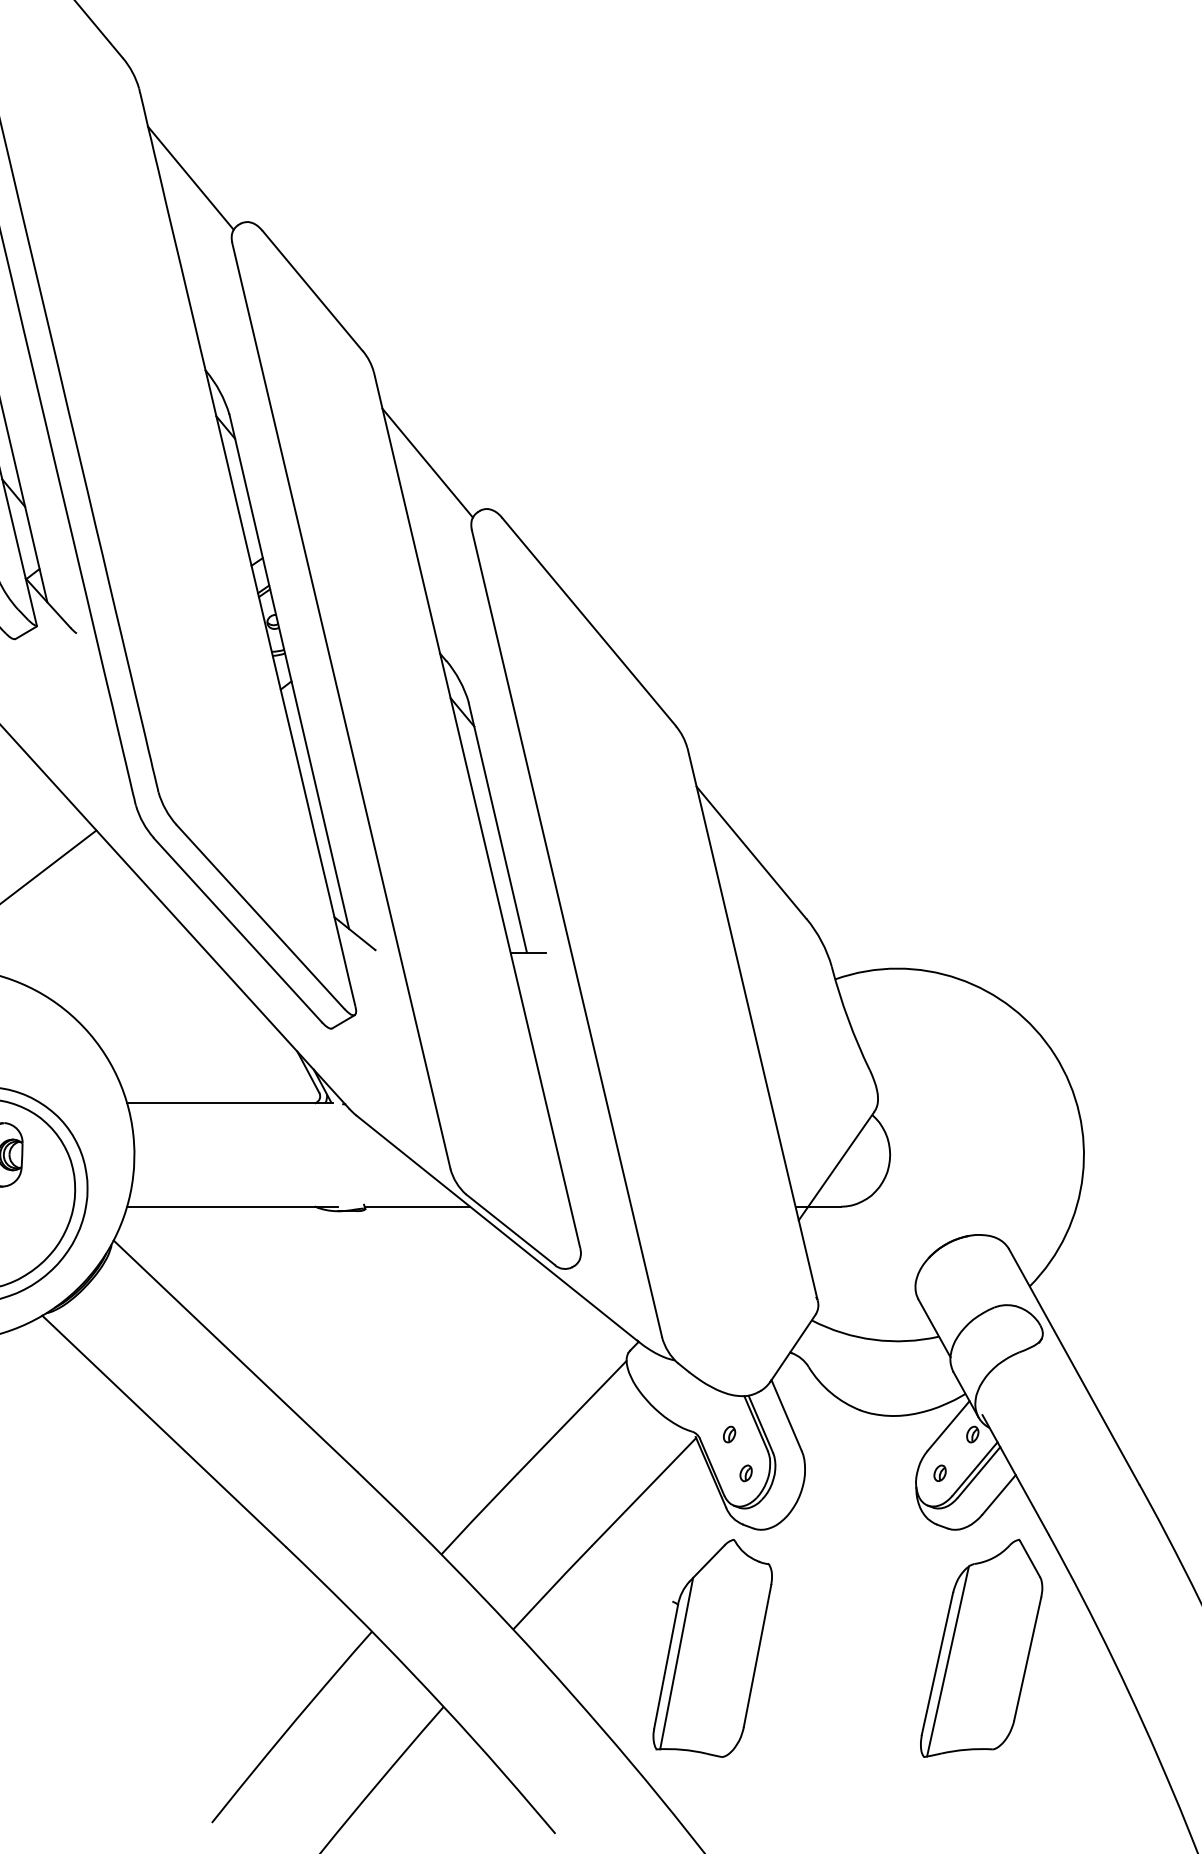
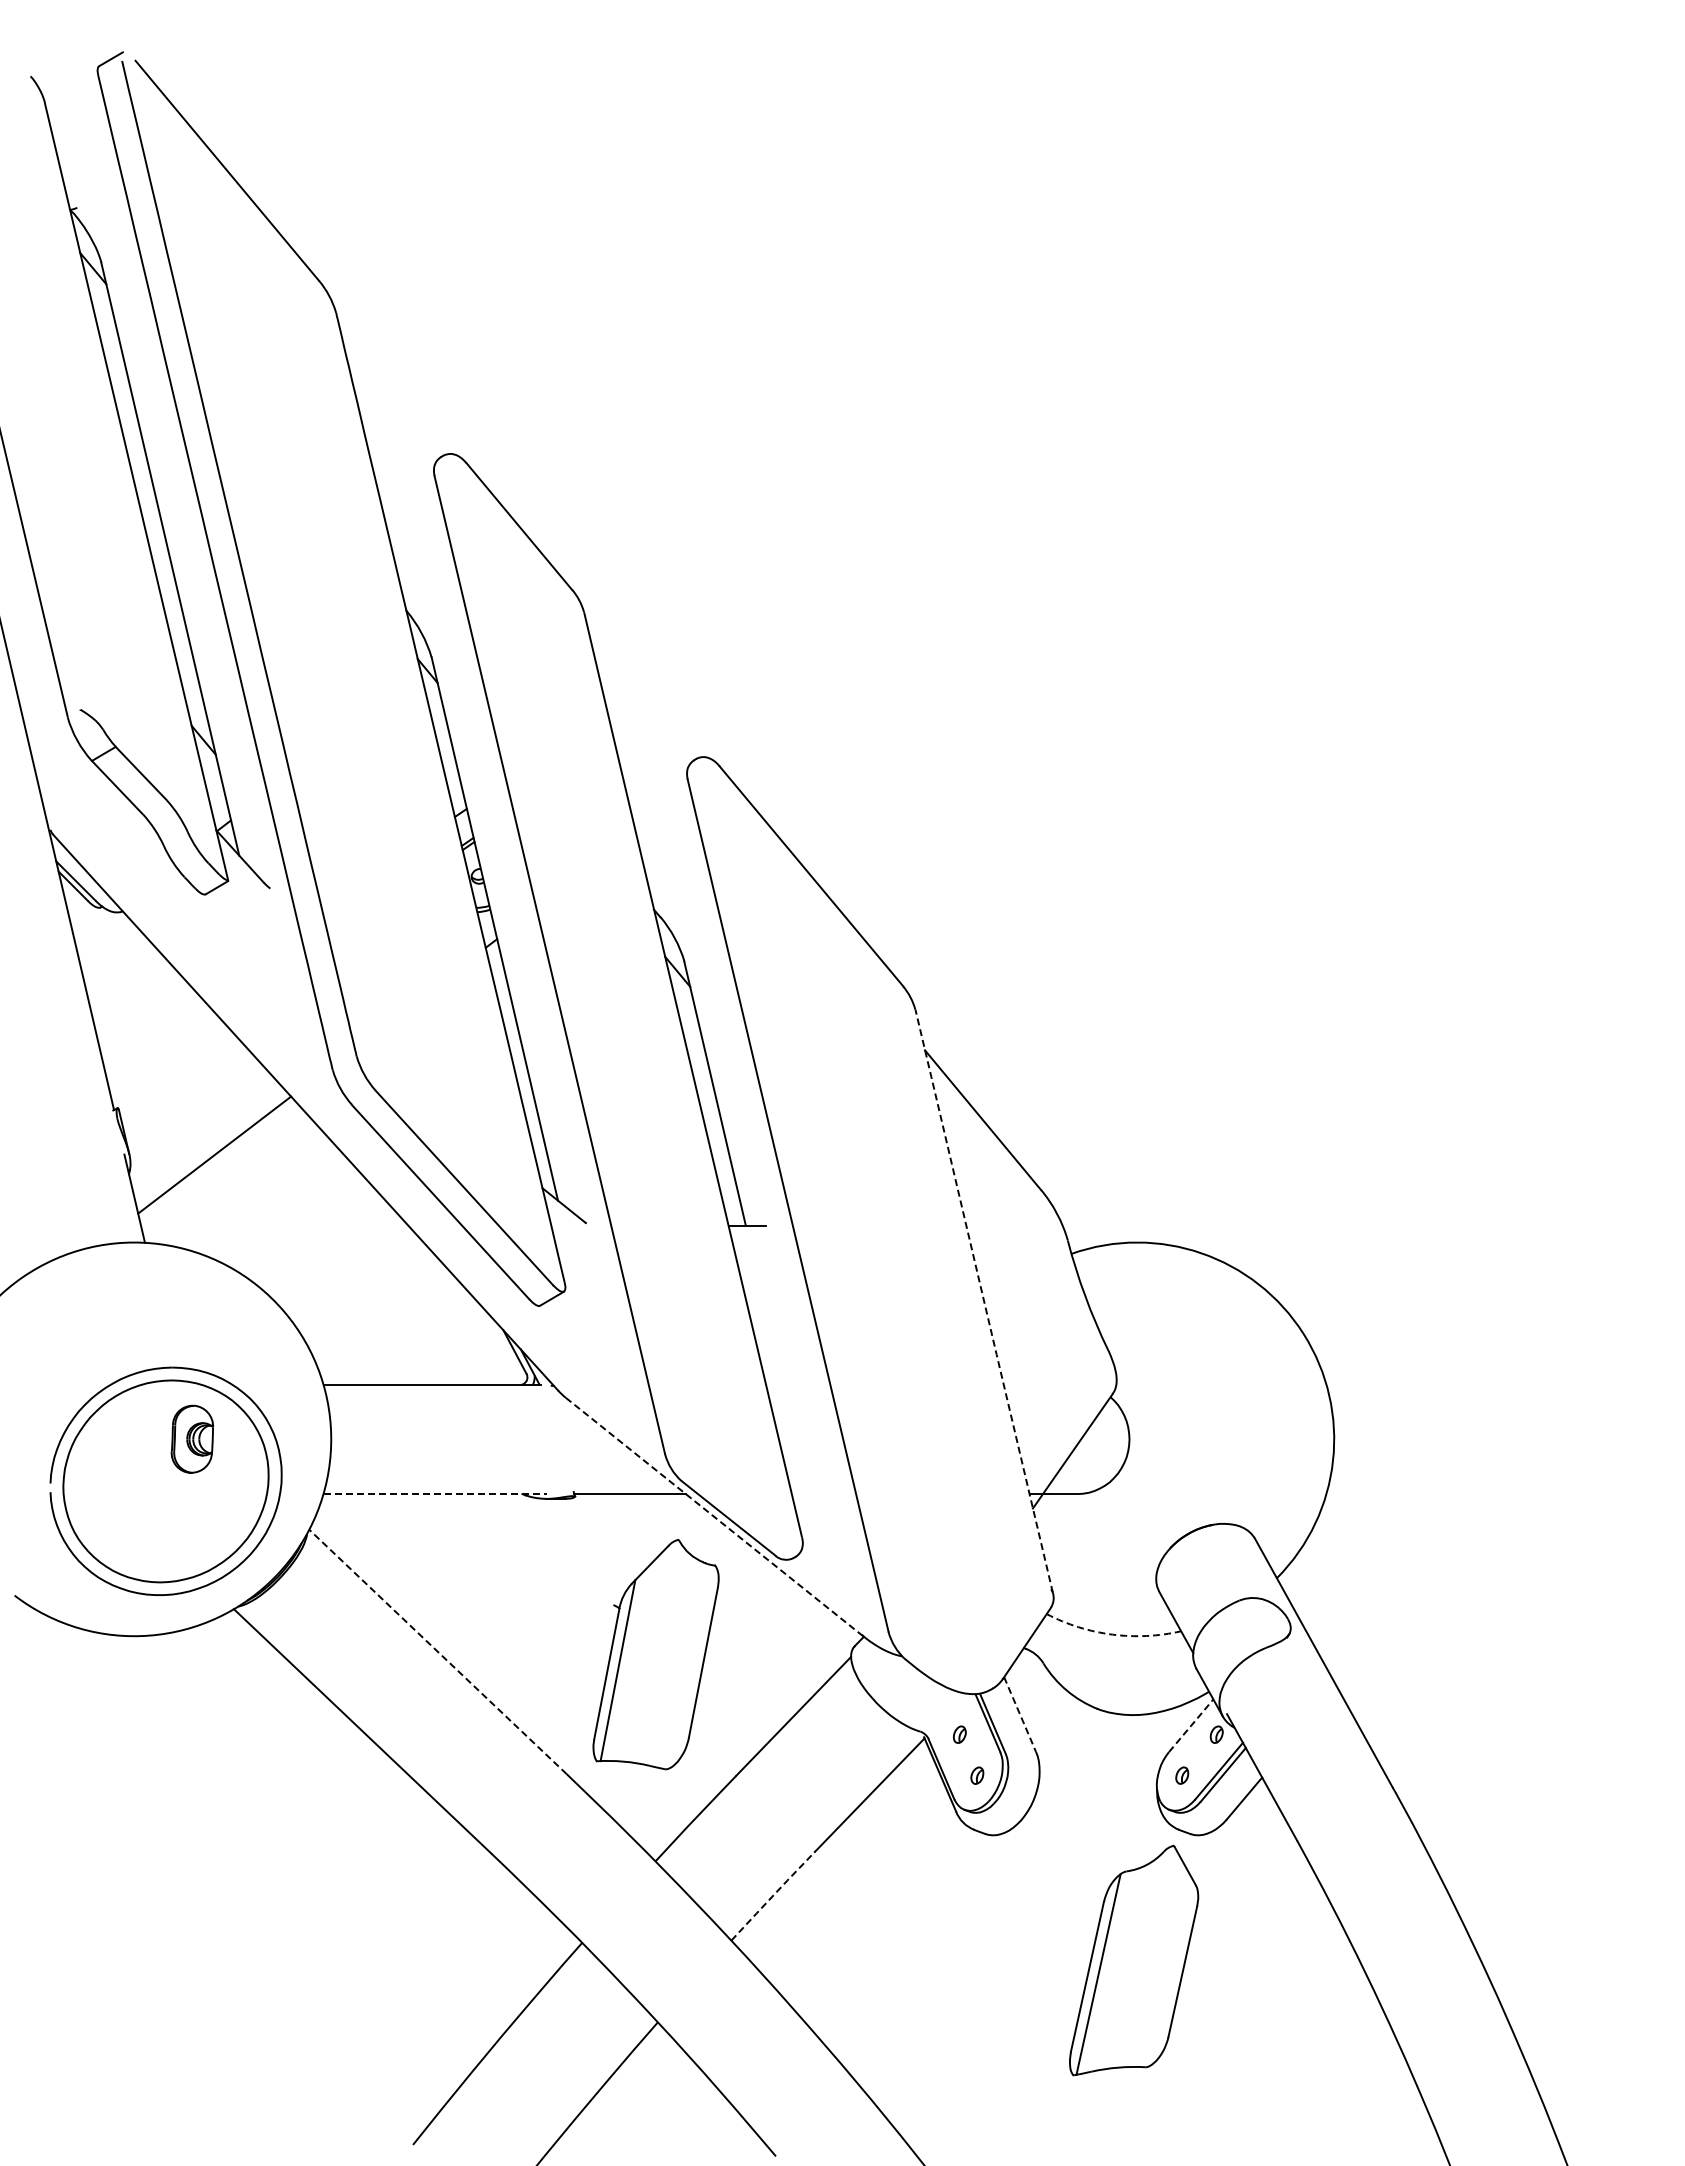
line: (190, 178) -> (390, 407), removed
line: (427, 463) -> (640, 708), removed
line: (751, 1023) -> (983, 1300), solid -> dashed
line: (233, 1207) -> (435, 1494), solid -> dashed
line: (497, 1228) -> (714, 1517), solid -> dashed
arc: (874, 1339) -> (1112, 1634), solid -> dashed
line: (235, 1355) -> (437, 1651), solid -> dashed
line: (786, 1415) -> (1020, 1714), solid -> dashed
line: (948, 1425) -> (1191, 1725), solid -> dashed
line: (553, 1586) -> (773, 1895), solid -> dashed
part: (712, 1648) -> (655, 1654), moved
part: (981, 1648) -> (1134, 1960), moved

